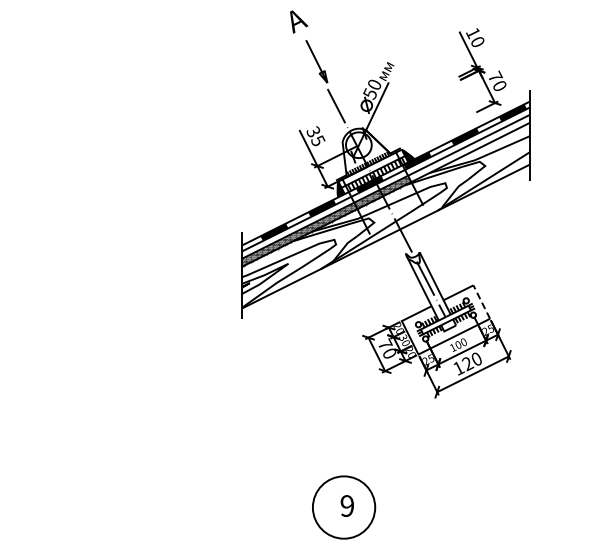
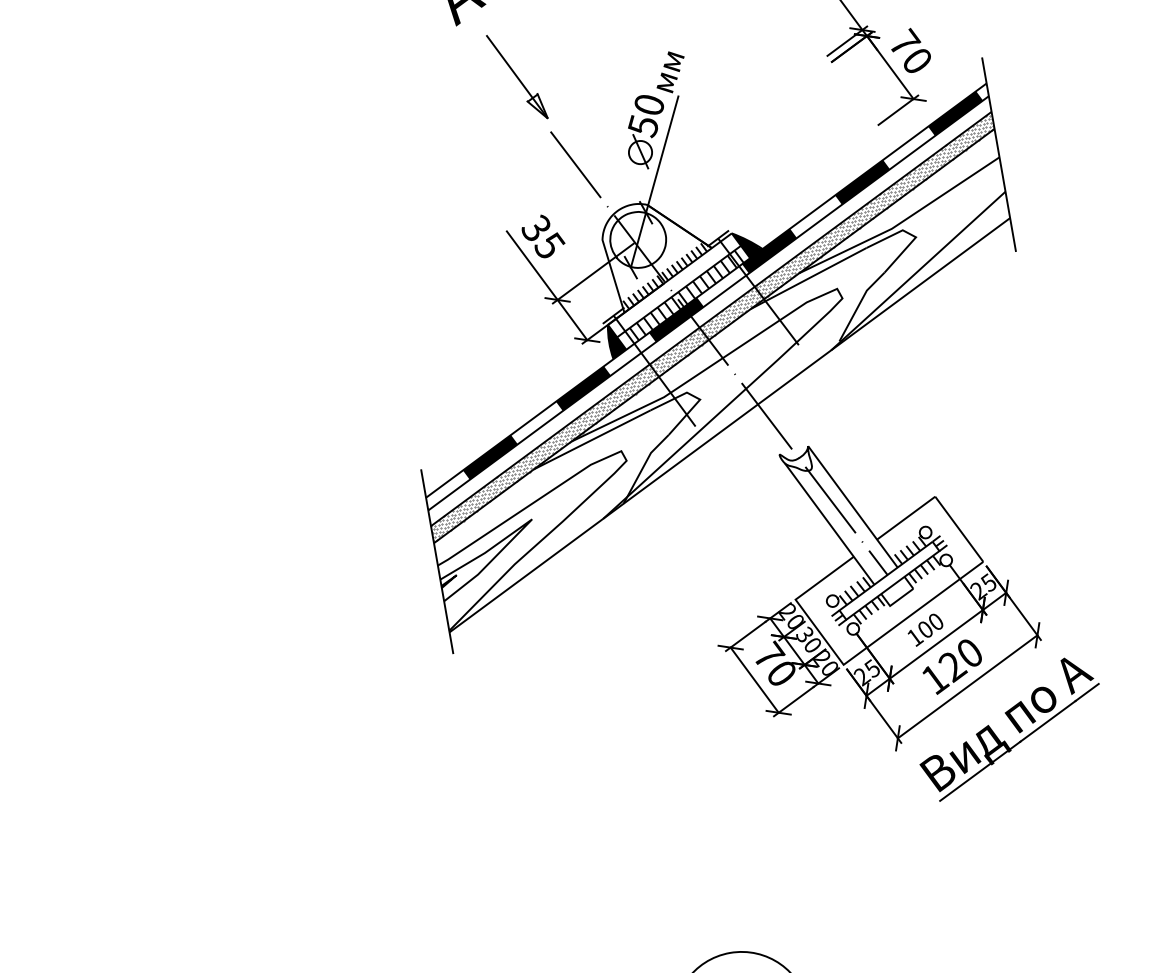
hatch: (468, 148) -> (873, 206), added
line: (481, 302) -> (958, 530), dashed -> solid
part: (489, 396) -> (1011, 728), added

